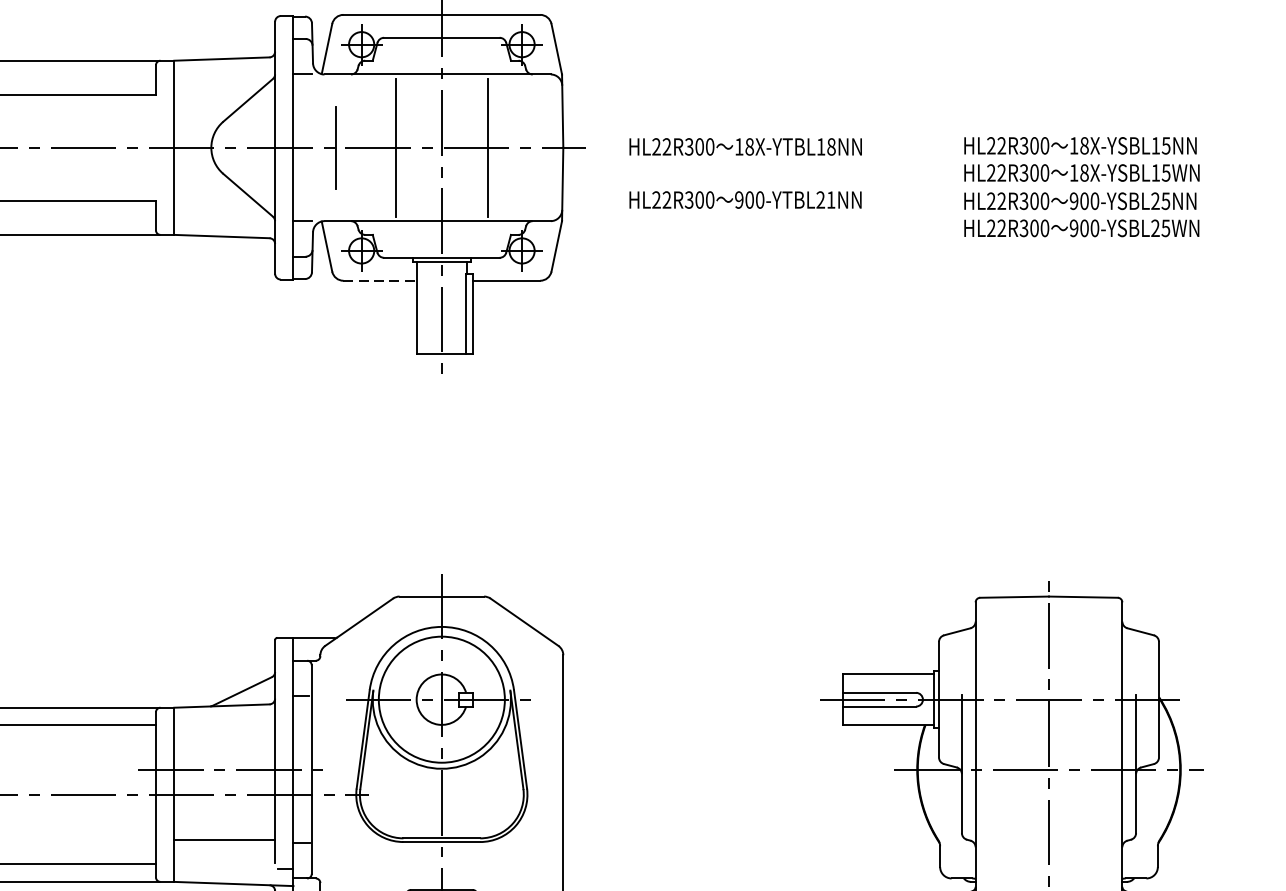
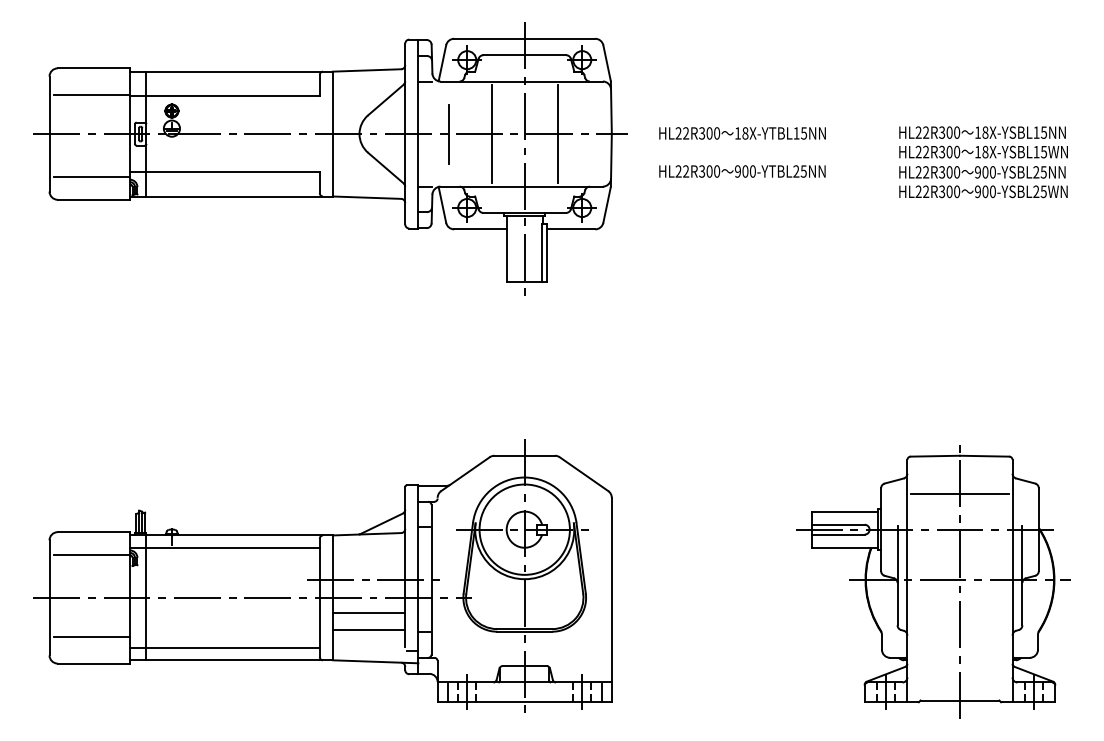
text: (832, 147) -> (804, 133), 18X-YTBL18NN -> 18X-YTBL15NN
text: (830, 200) -> (803, 171), 900-YTBL21NN -> 900-YTBL25NN
line: (380, 280) -> (480, 229), dashed -> solid
line: (1049, 649) -> (960, 493), added
line: (223, 816) -> (368, 613), added

